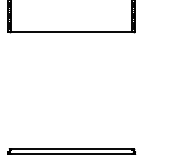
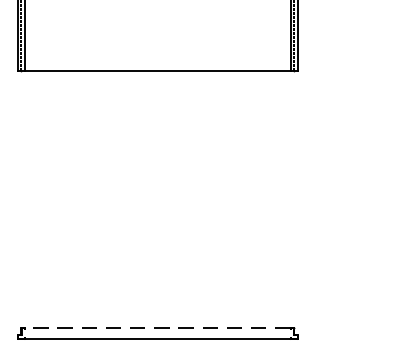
line: (71, 149) -> (157, 328), solid -> dashed

